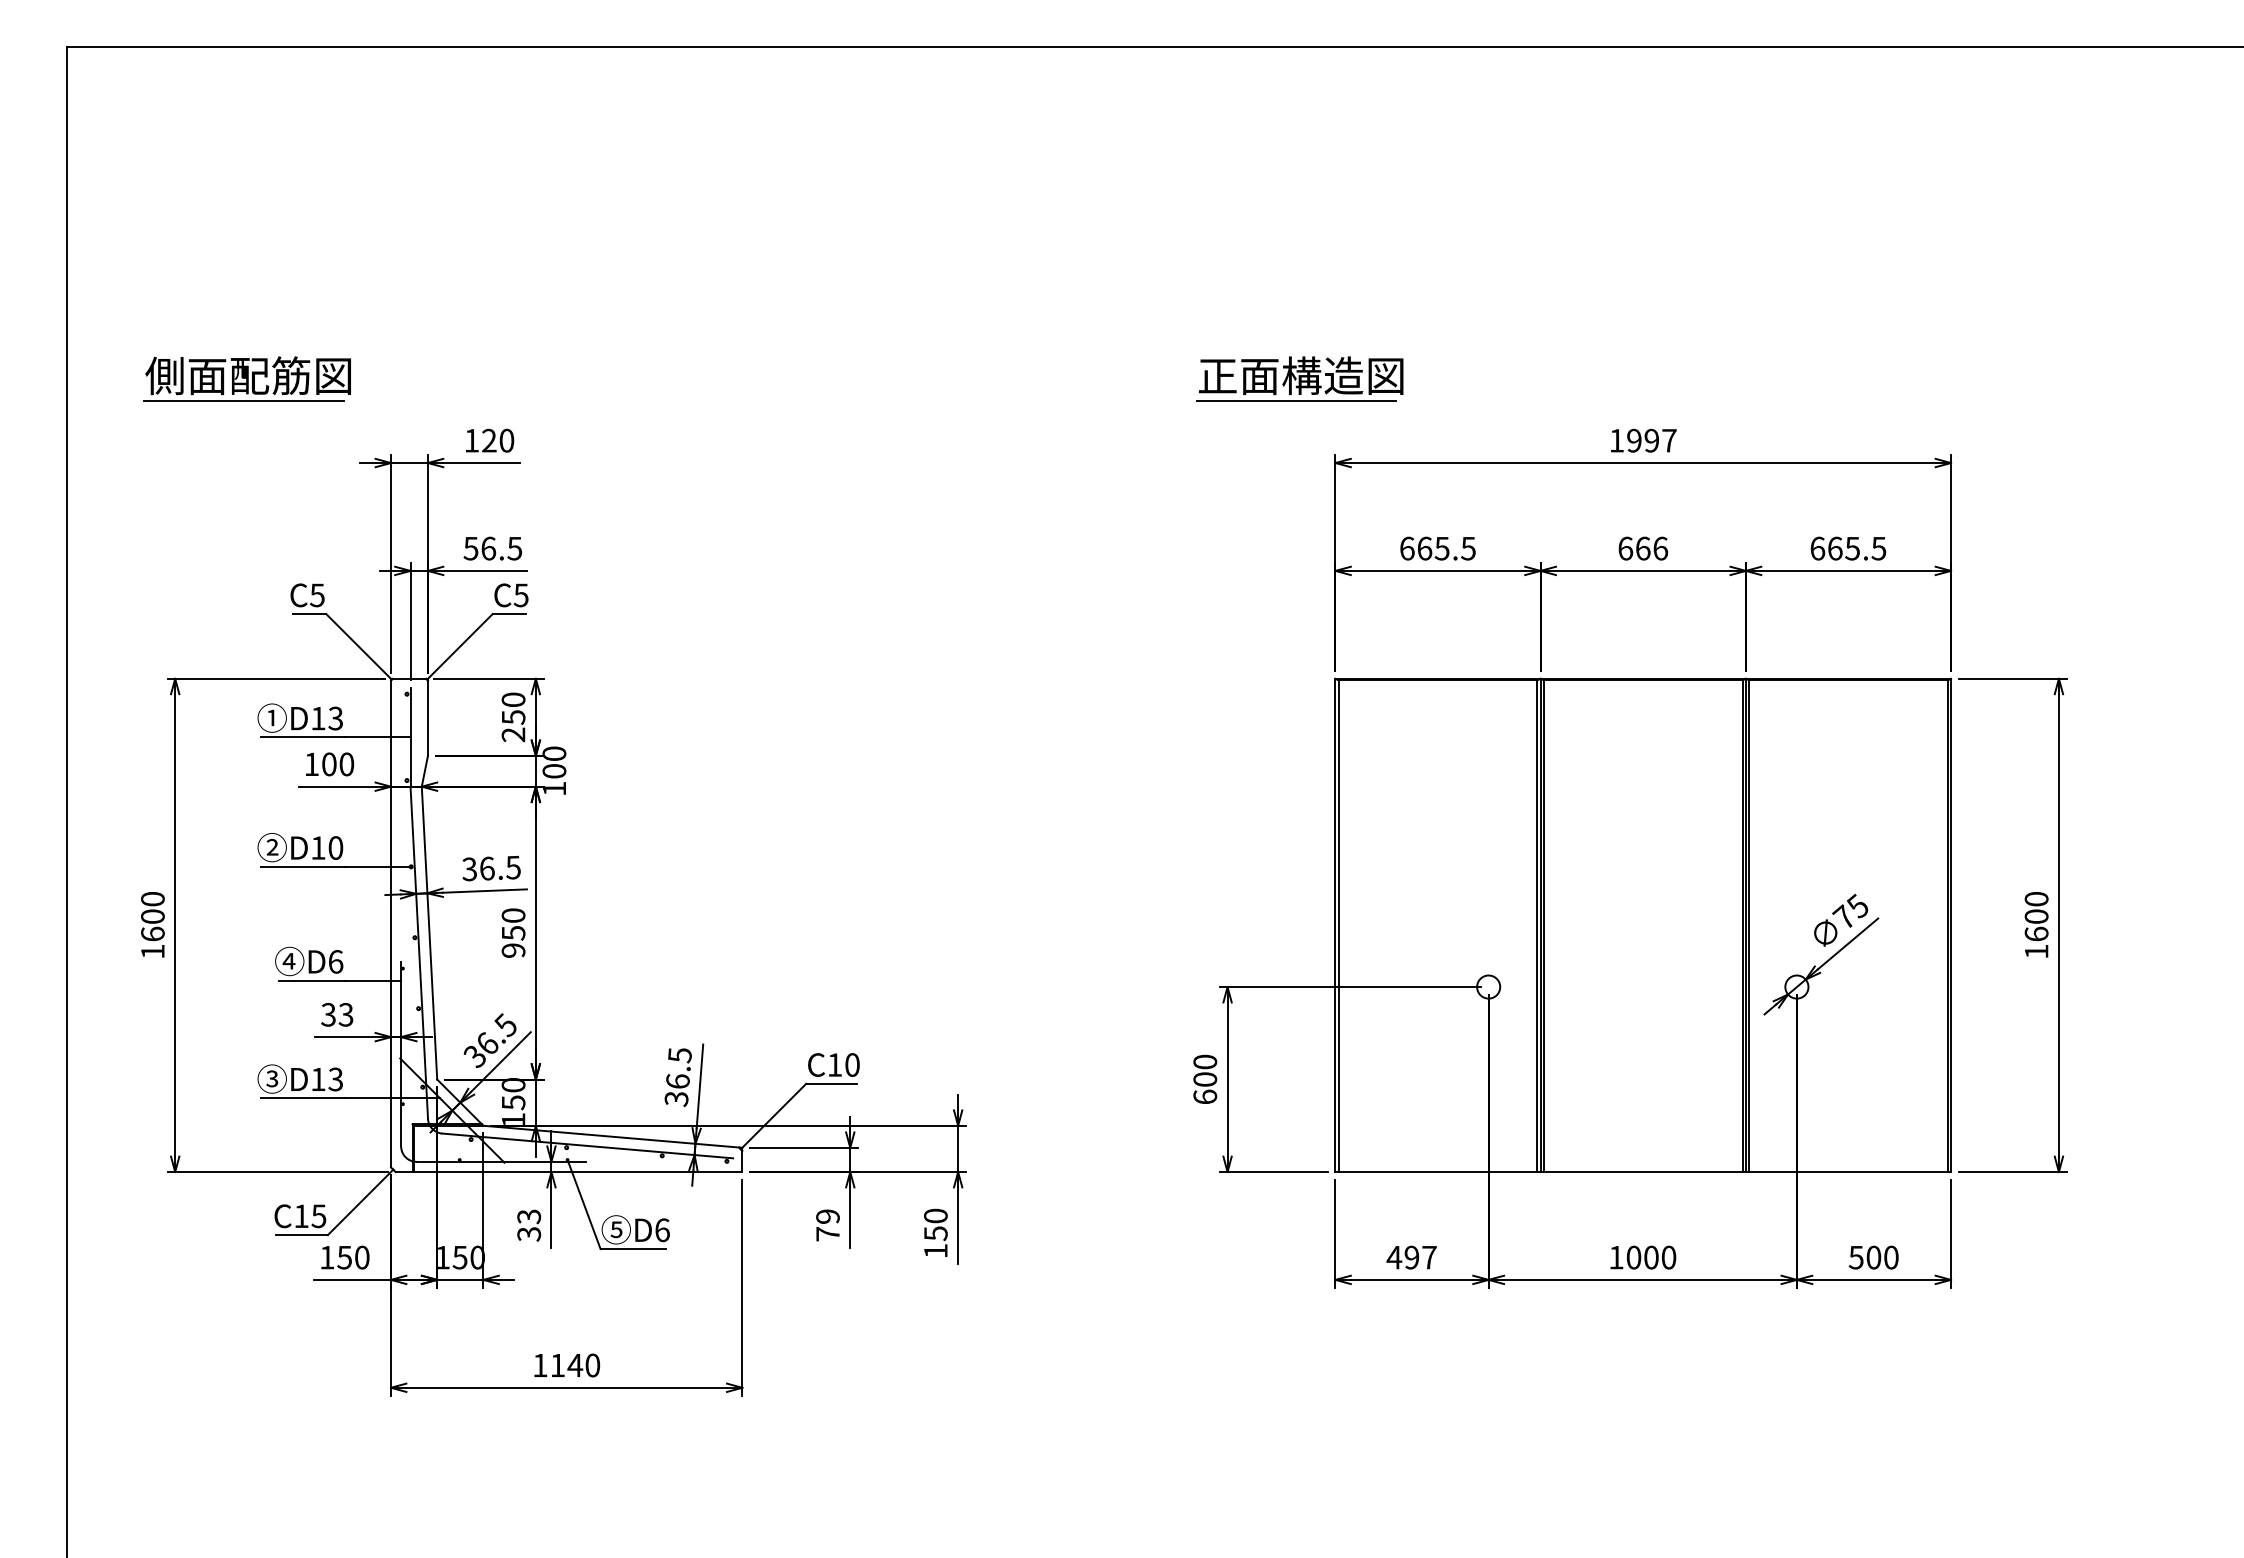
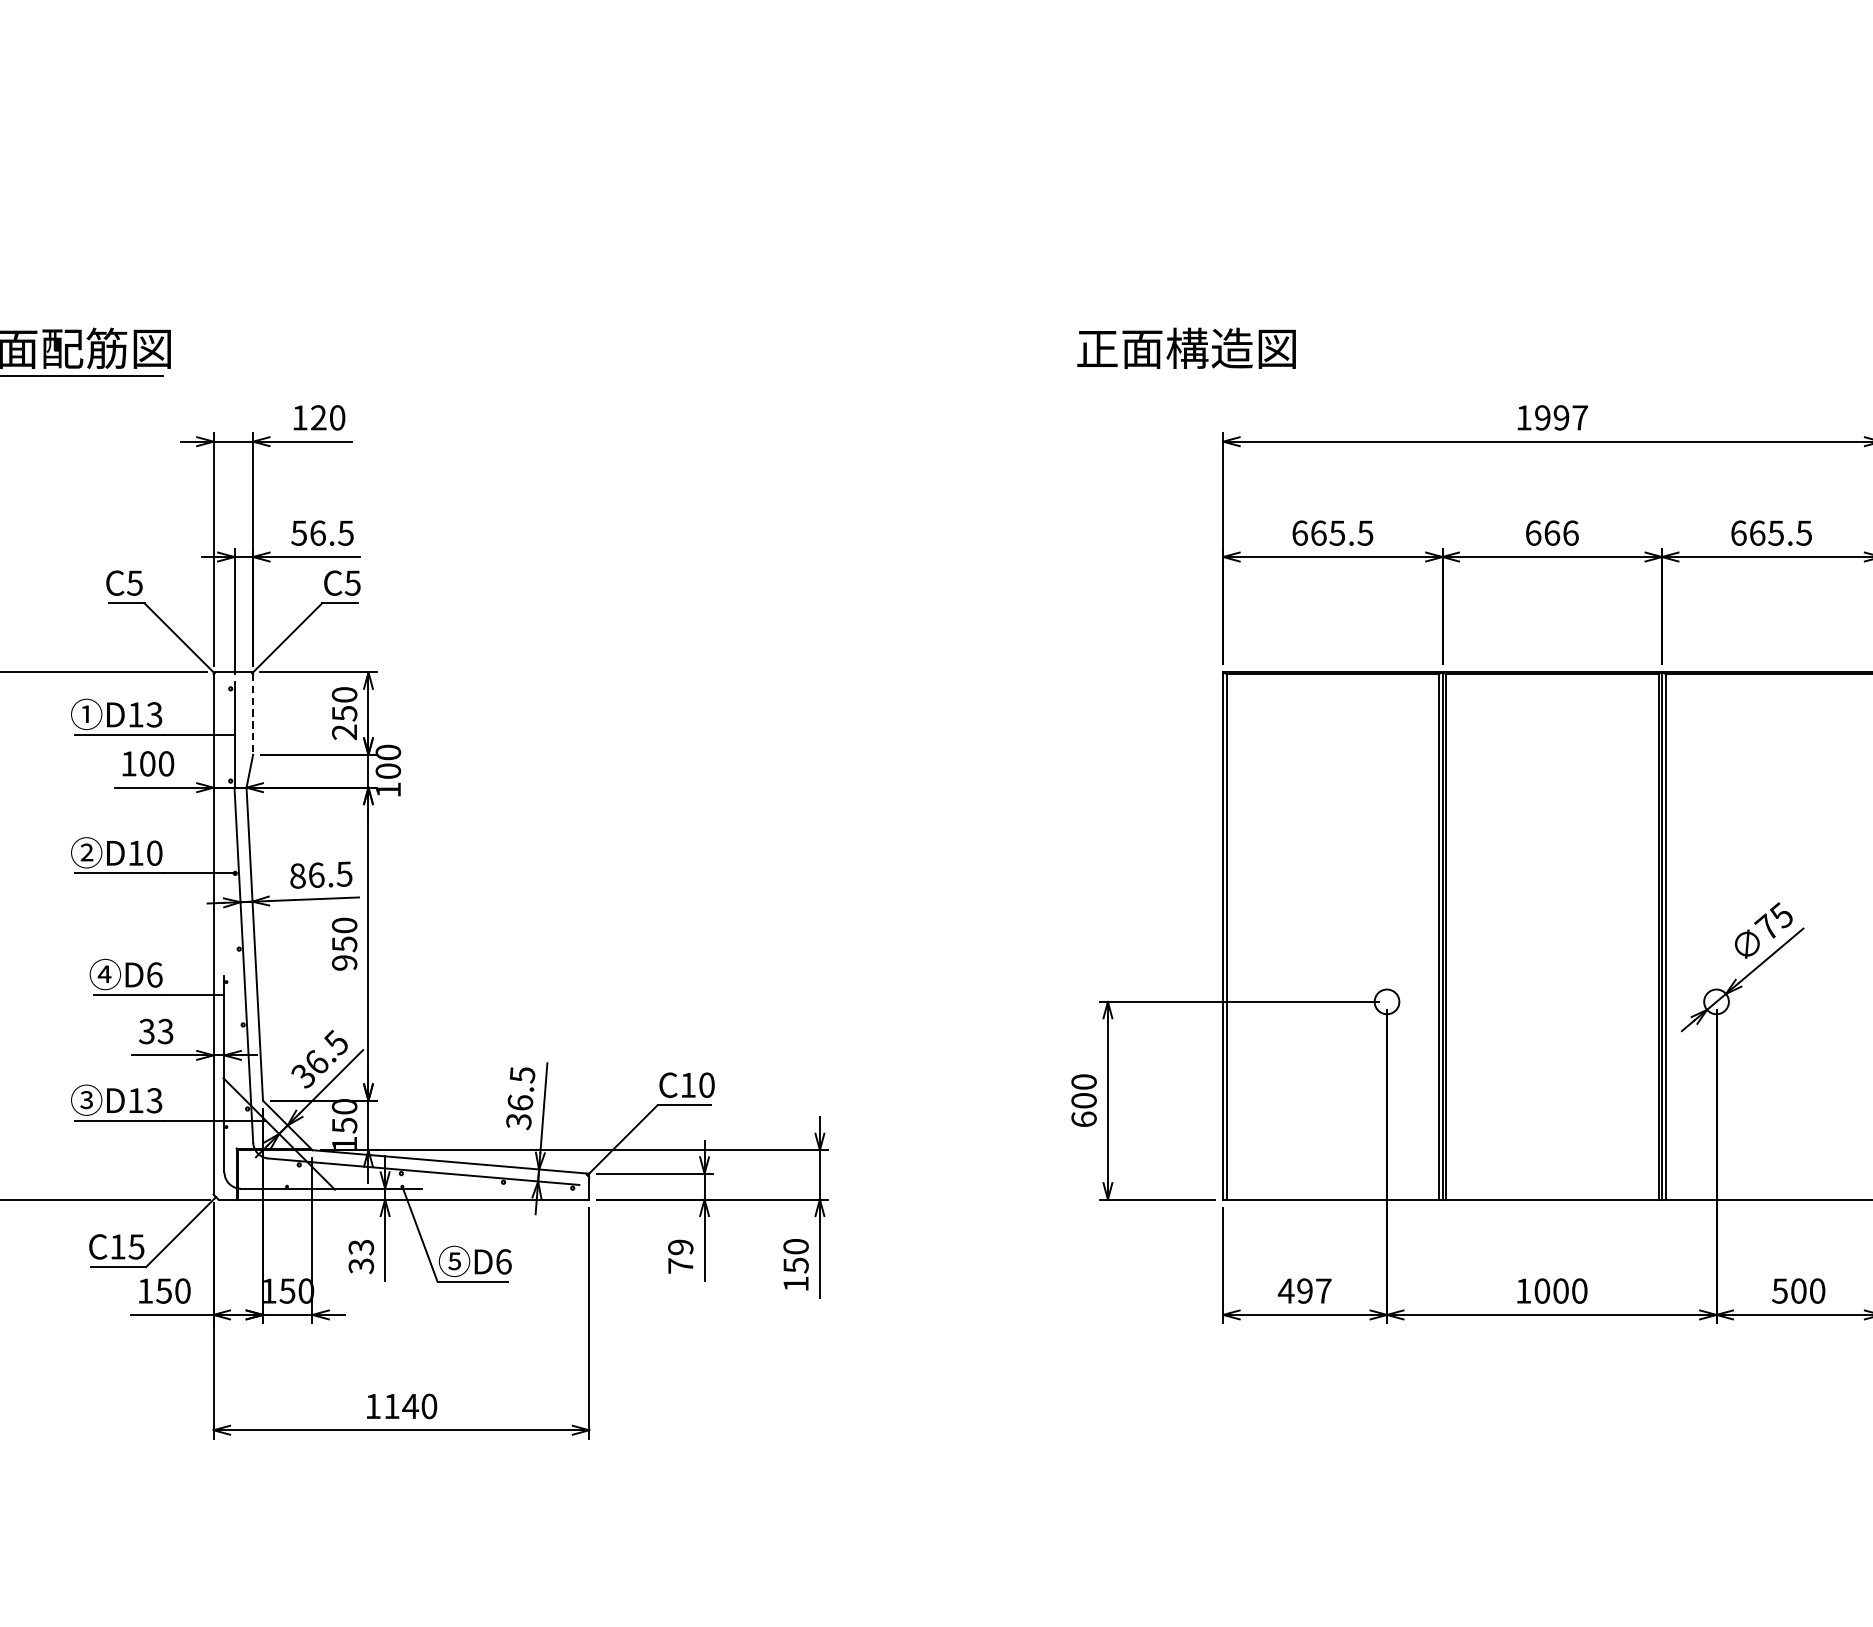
line: (1296, 401) -> (1181, 375), removed
line: (427, 718) -> (252, 714), solid -> dashed
text: (469, 869) -> (297, 876), 36.5 -> 86.5

